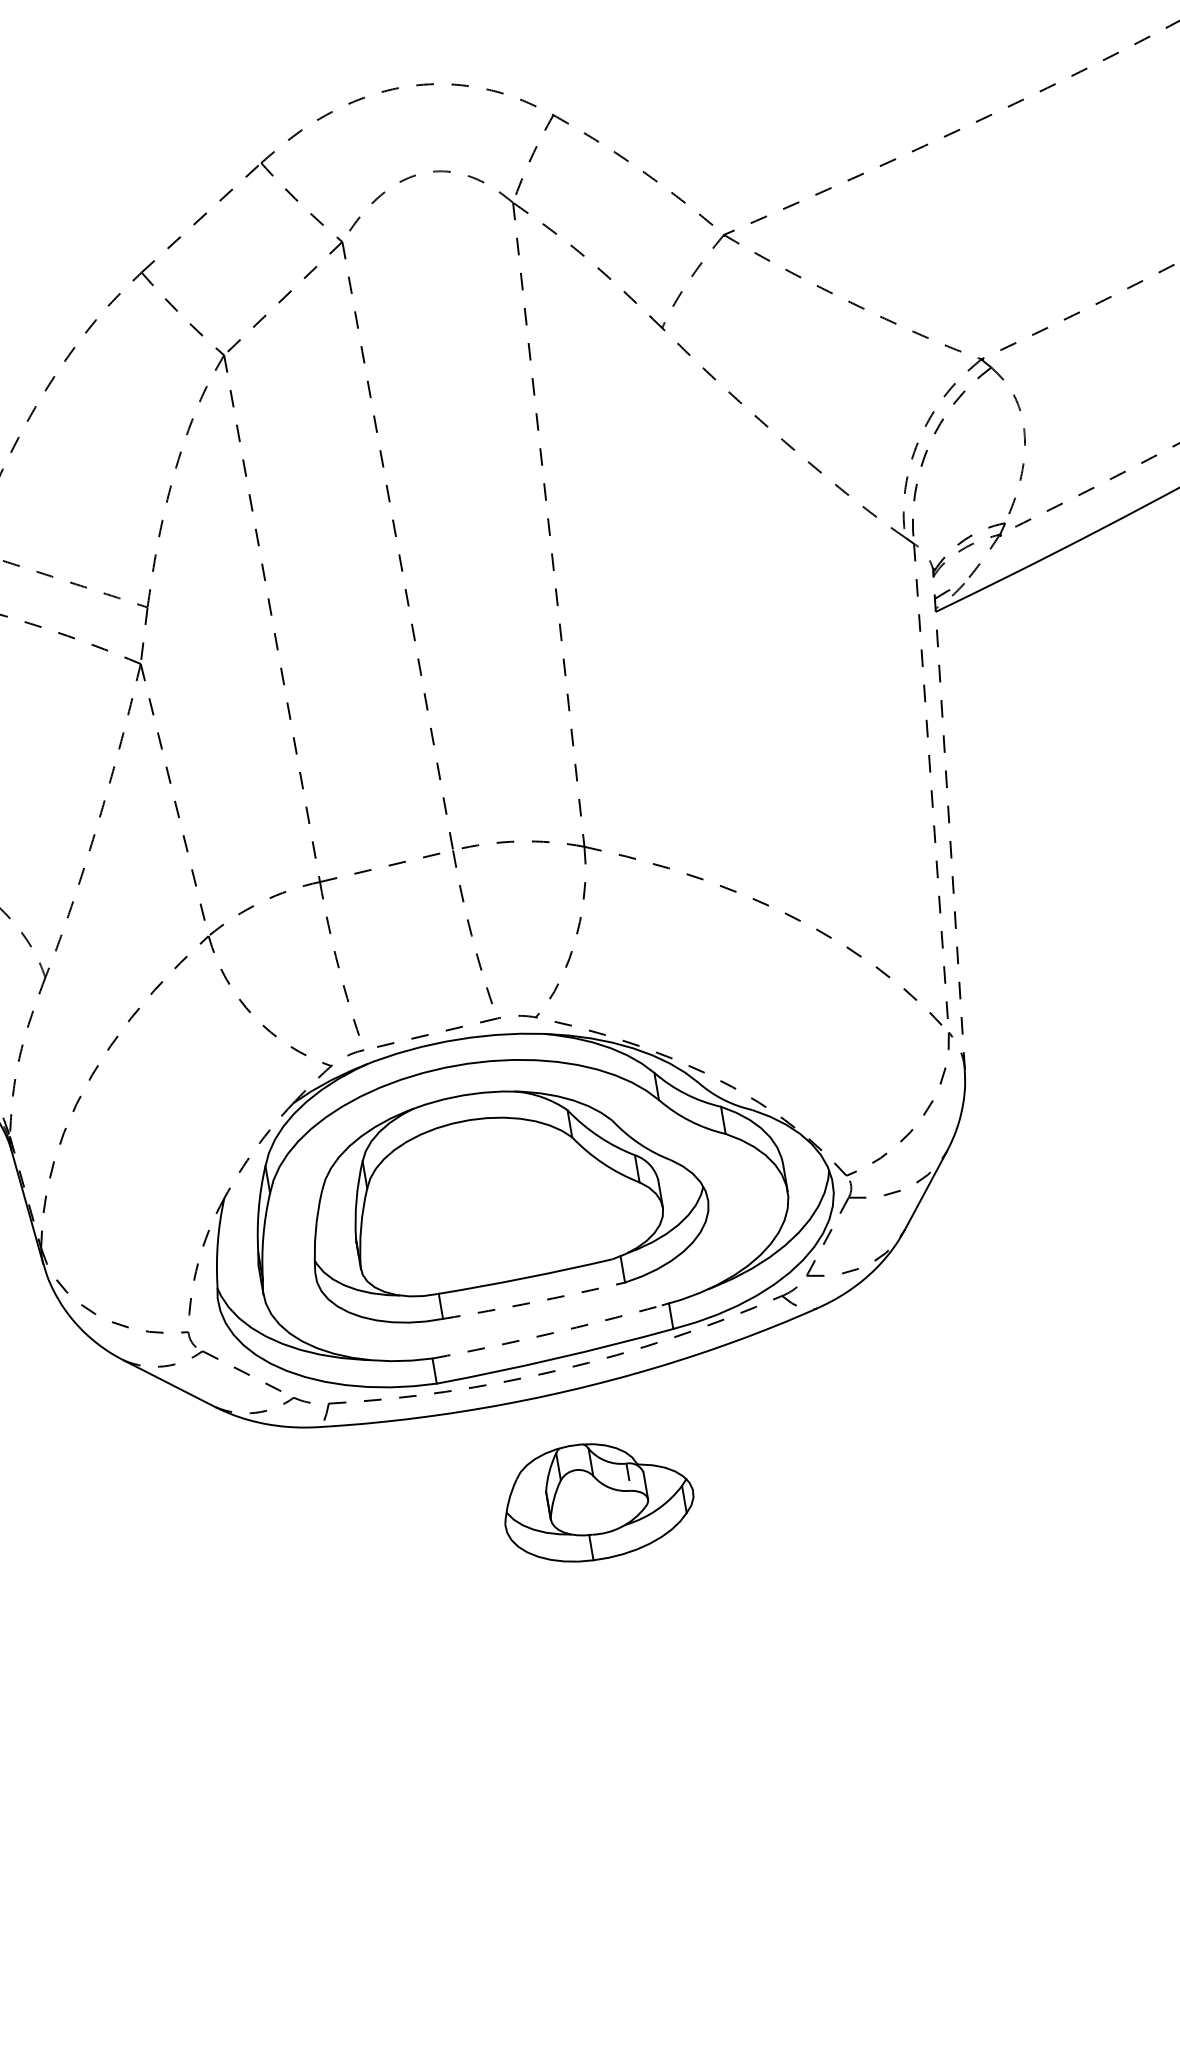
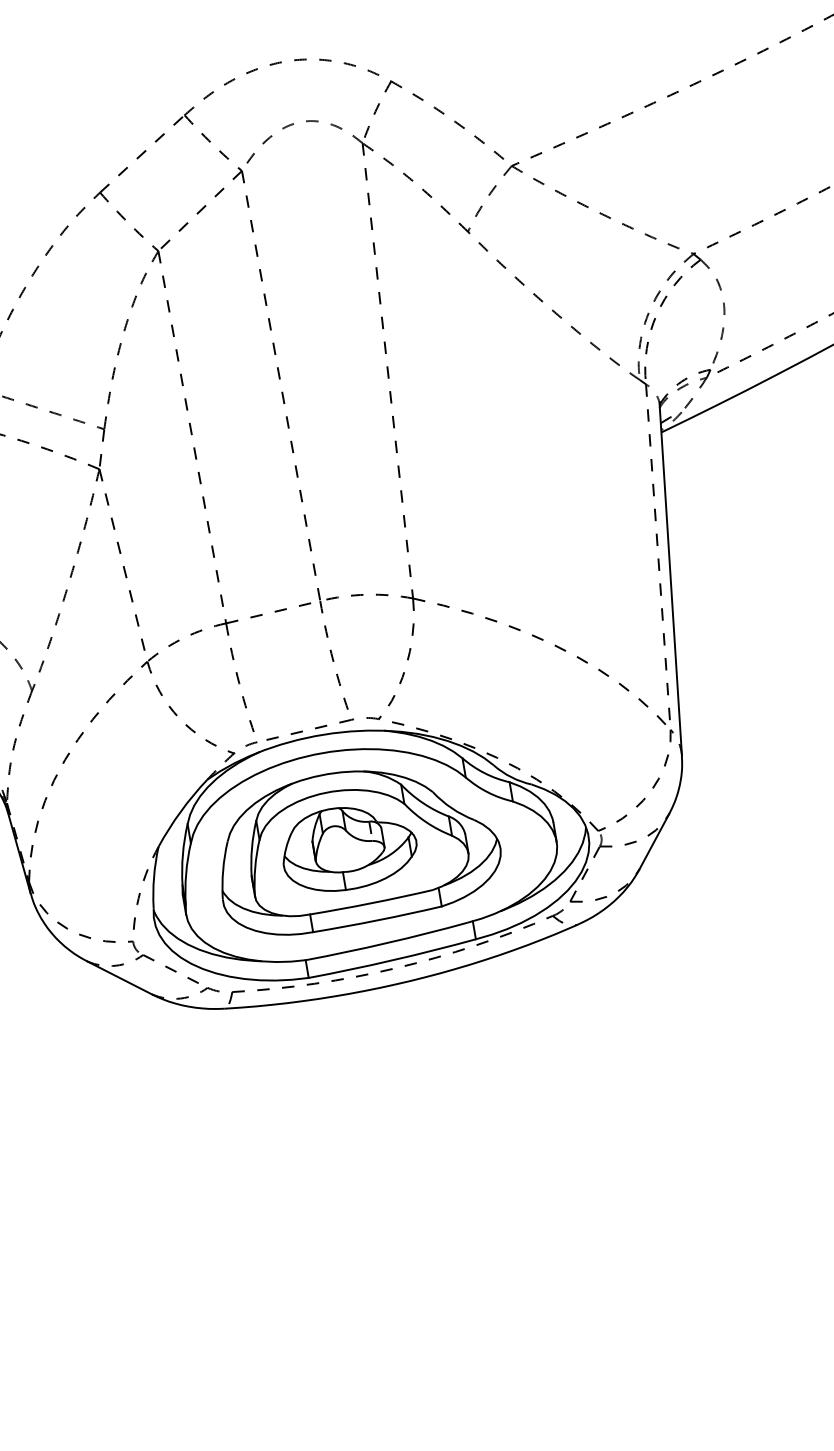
line: (949, 823) -> (671, 582), dashed -> solid
arc: (255, 1148) -> (180, 811), dashed -> solid
arc: (534, 1302) -> (377, 920), dashed -> solid
arc: (547, 1334) -> (386, 943), dashed -> solid
part: (599, 1502) -> (350, 849), moved

